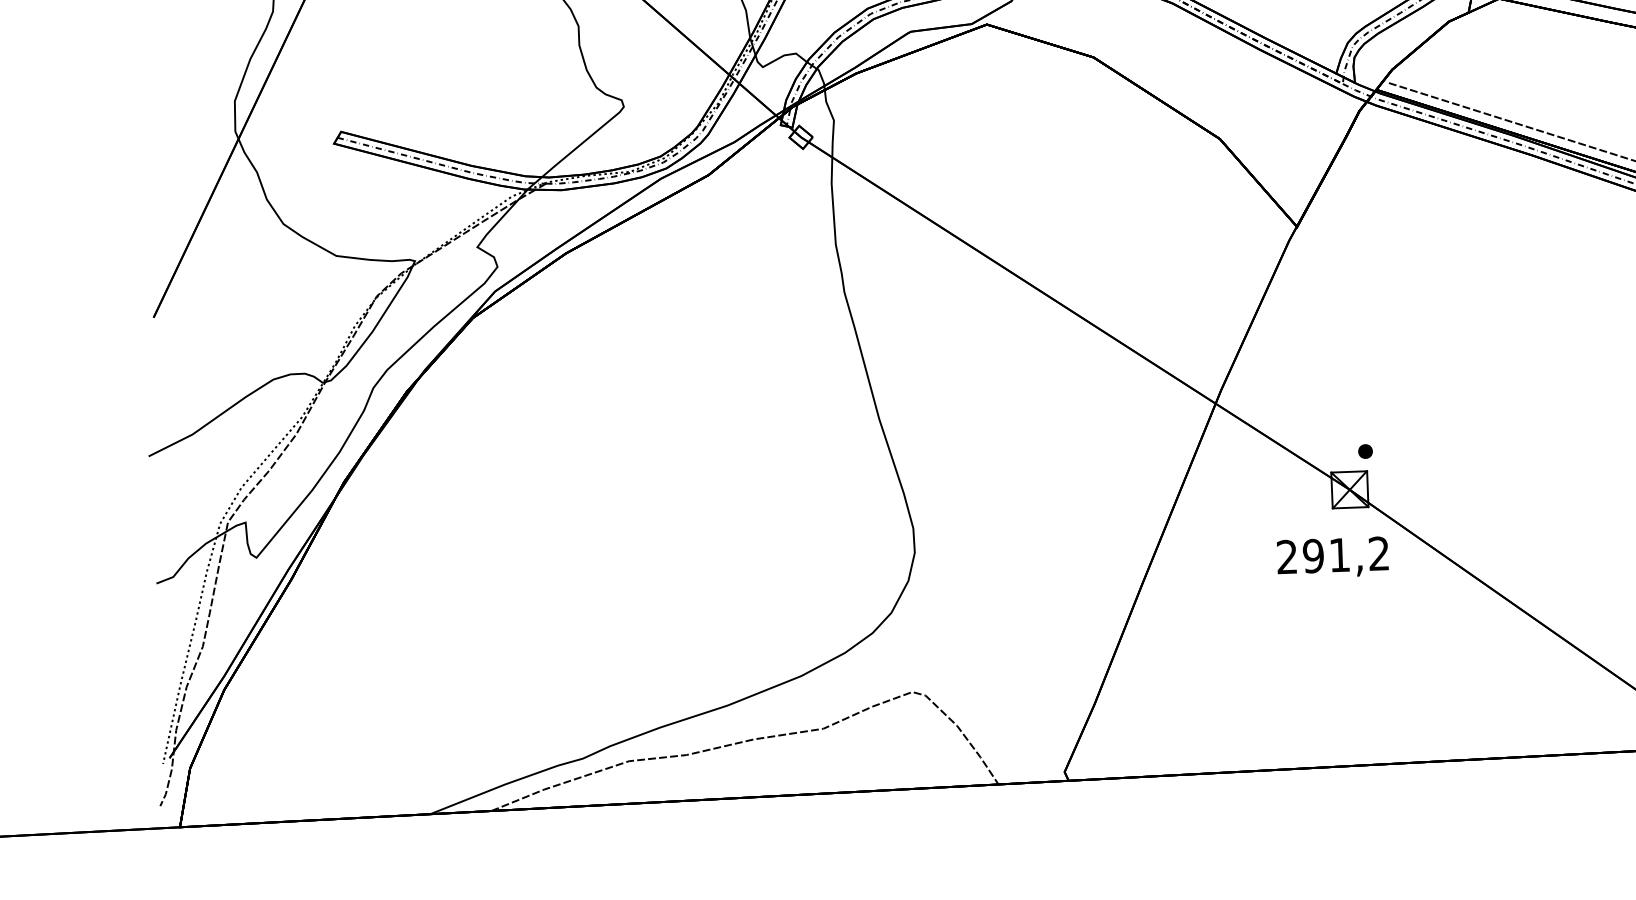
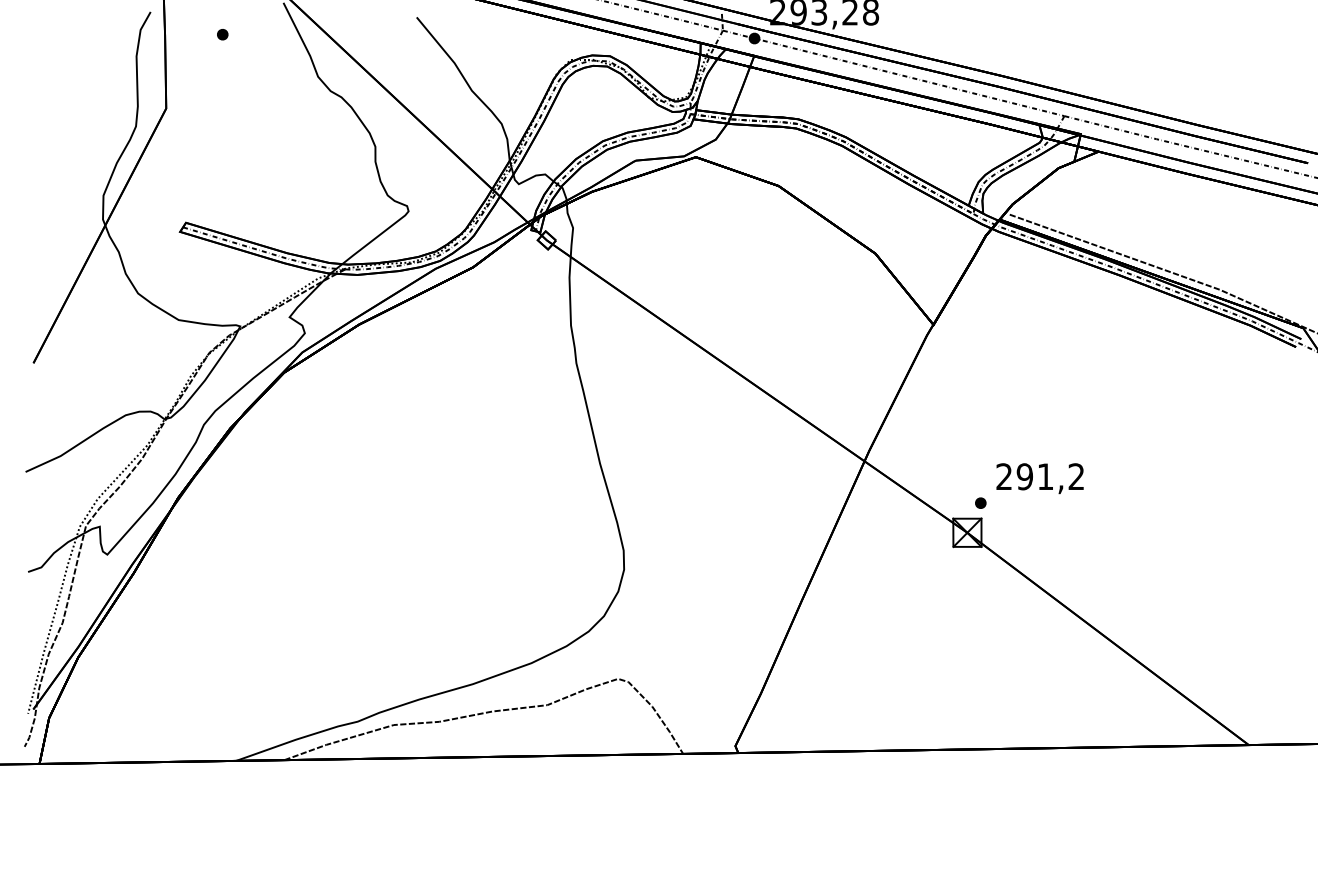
text: (1332, 557) -> (1039, 478), moved

